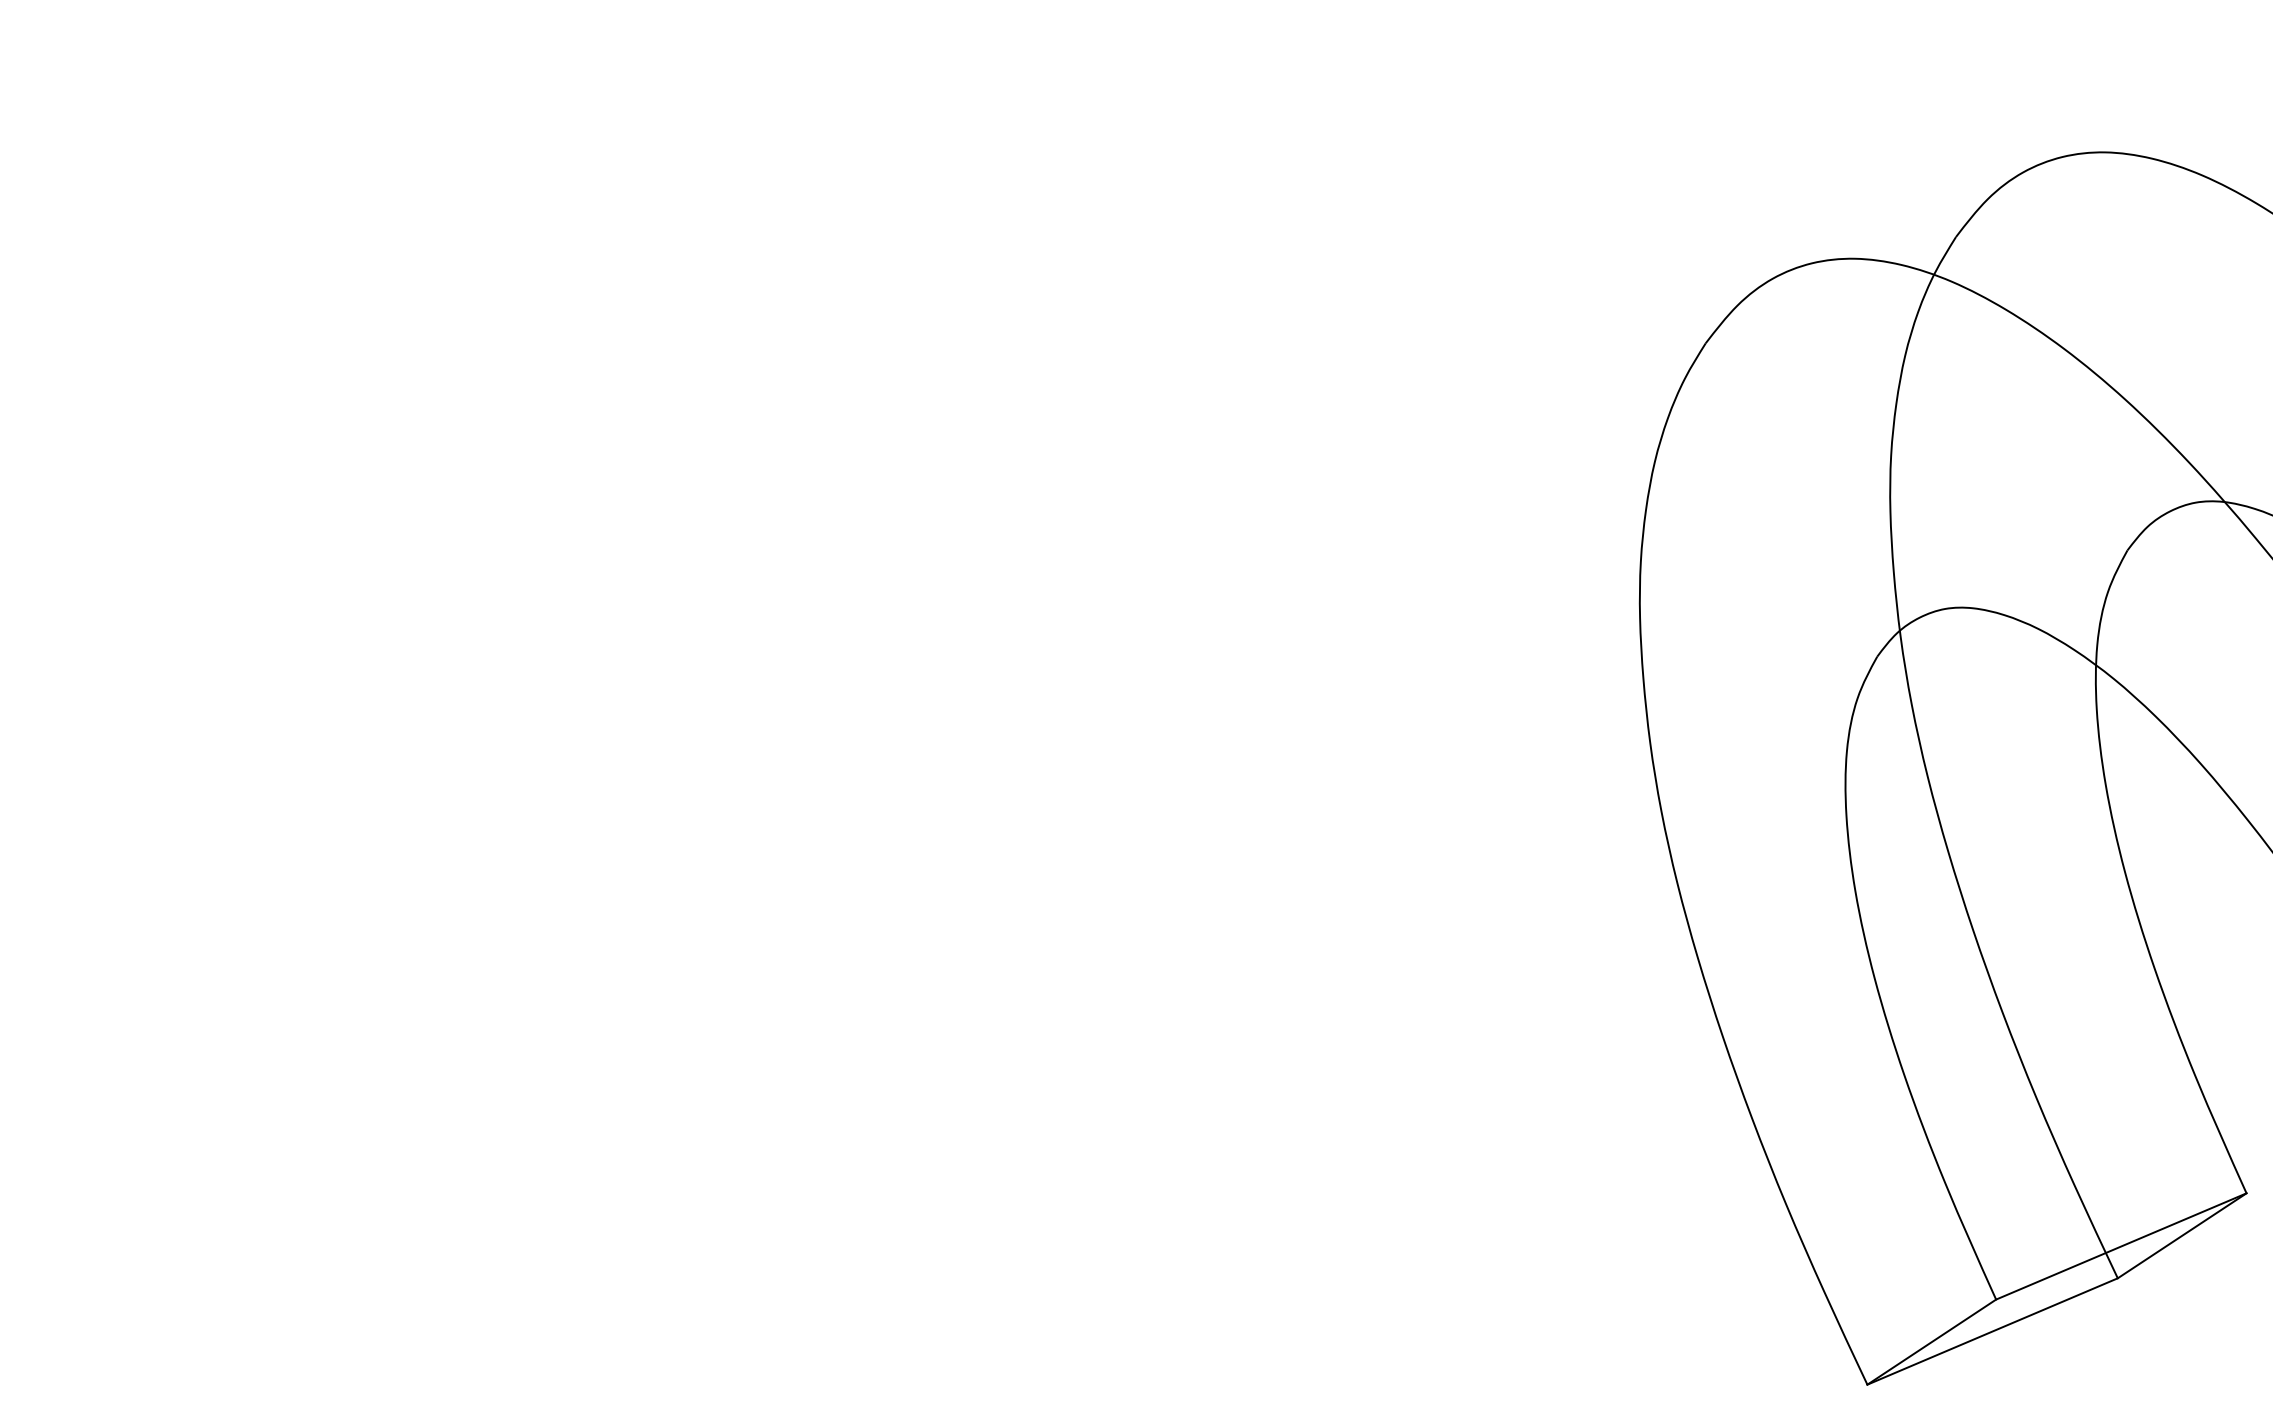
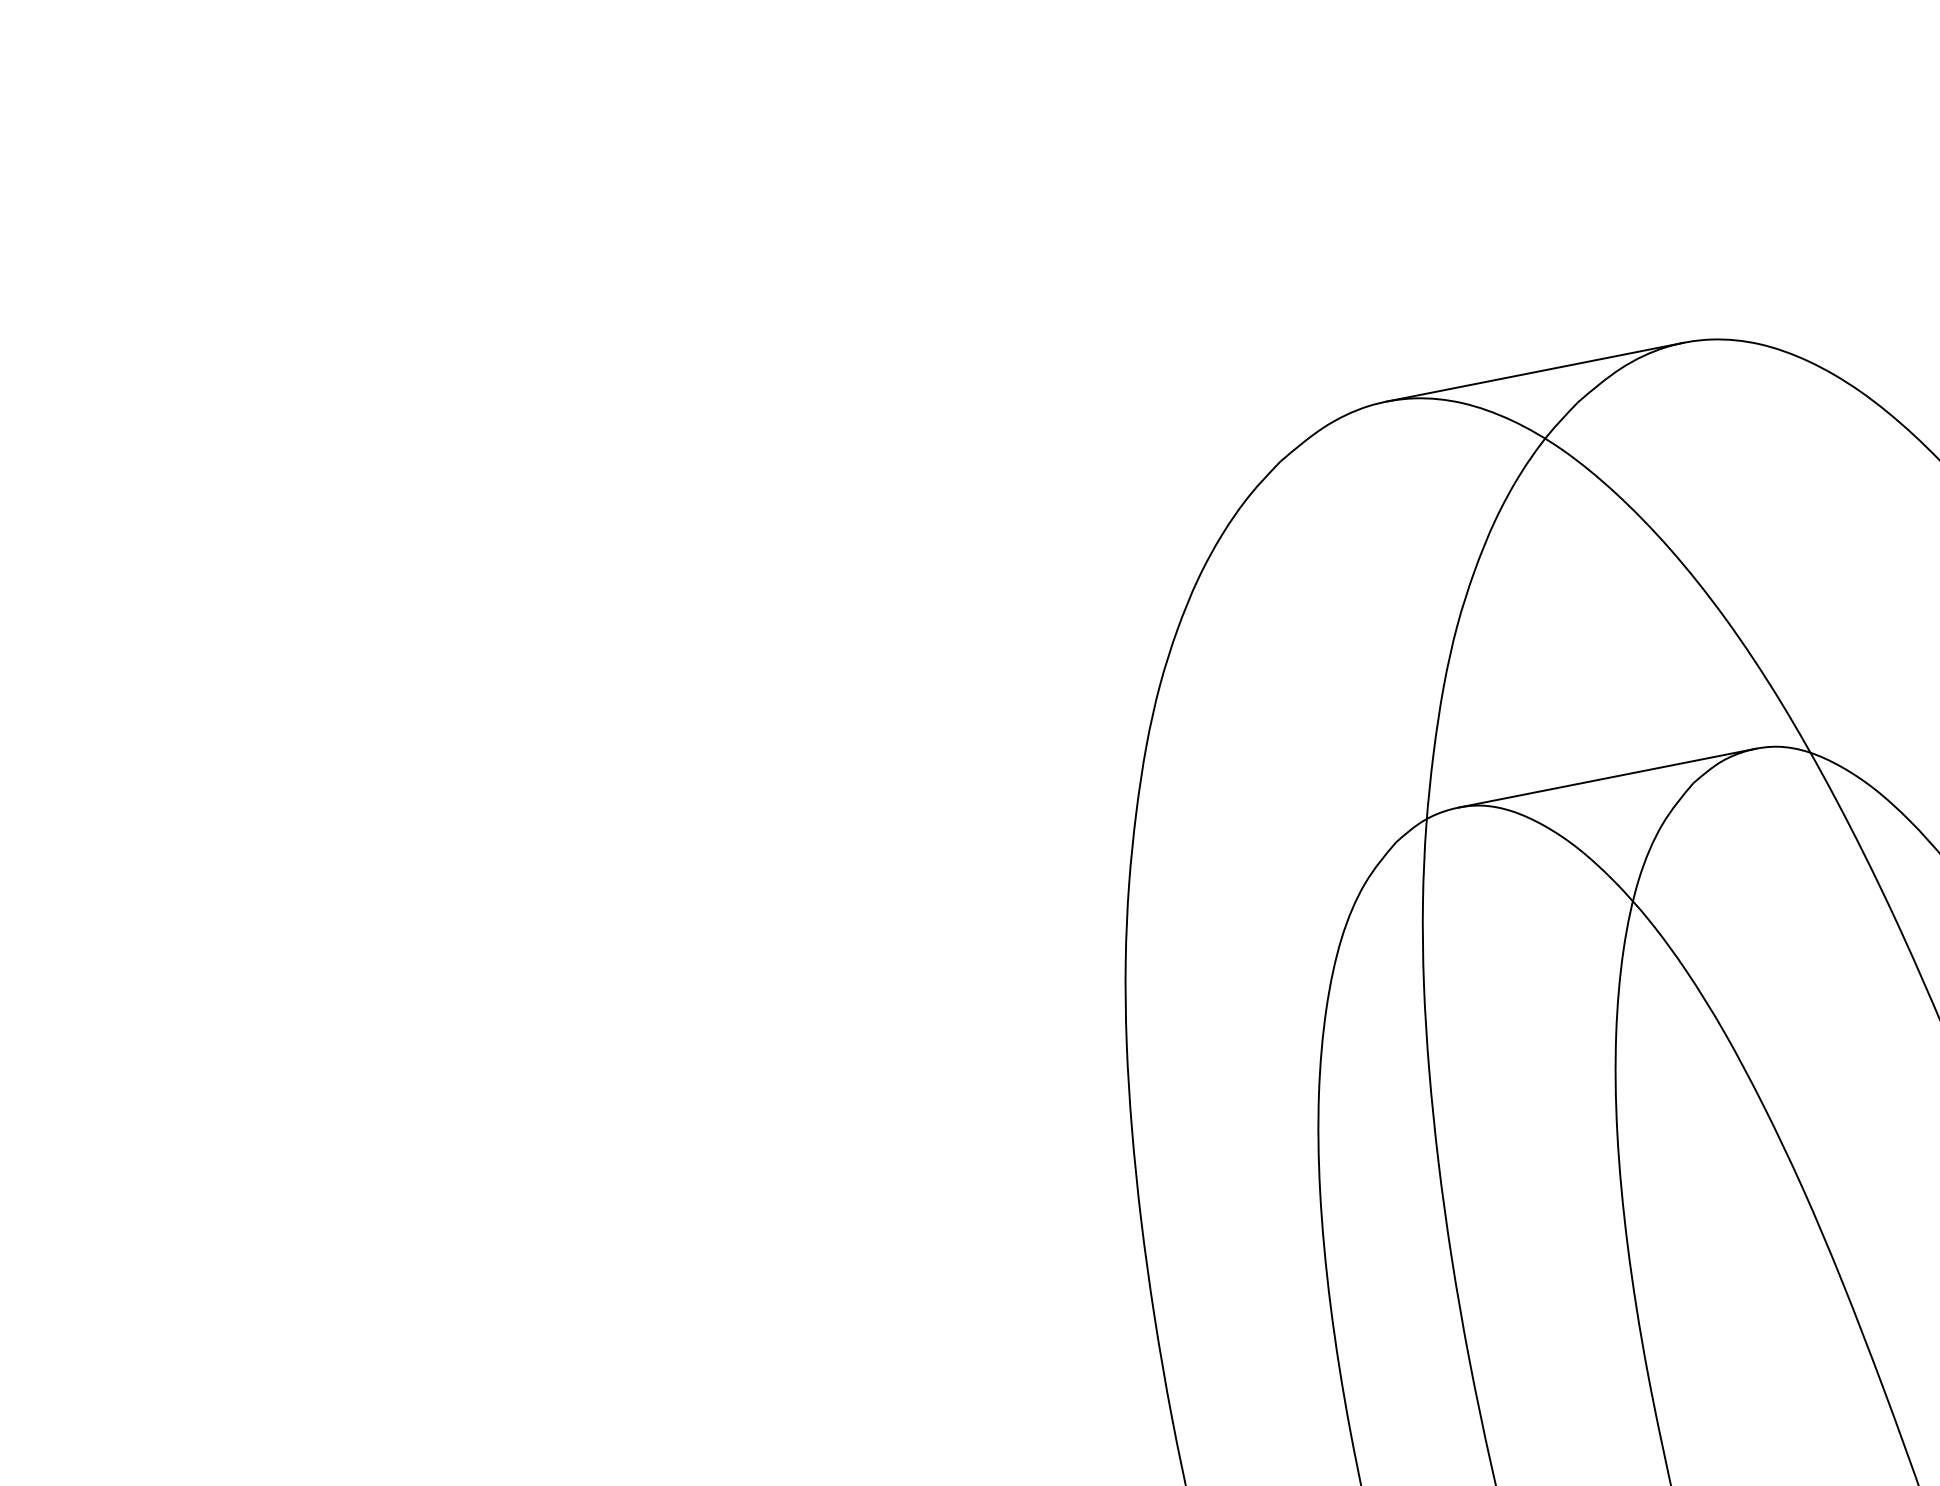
line: (1912, 218) -> (1534, 372), added
line: (2050, 561) -> (1606, 777), added

